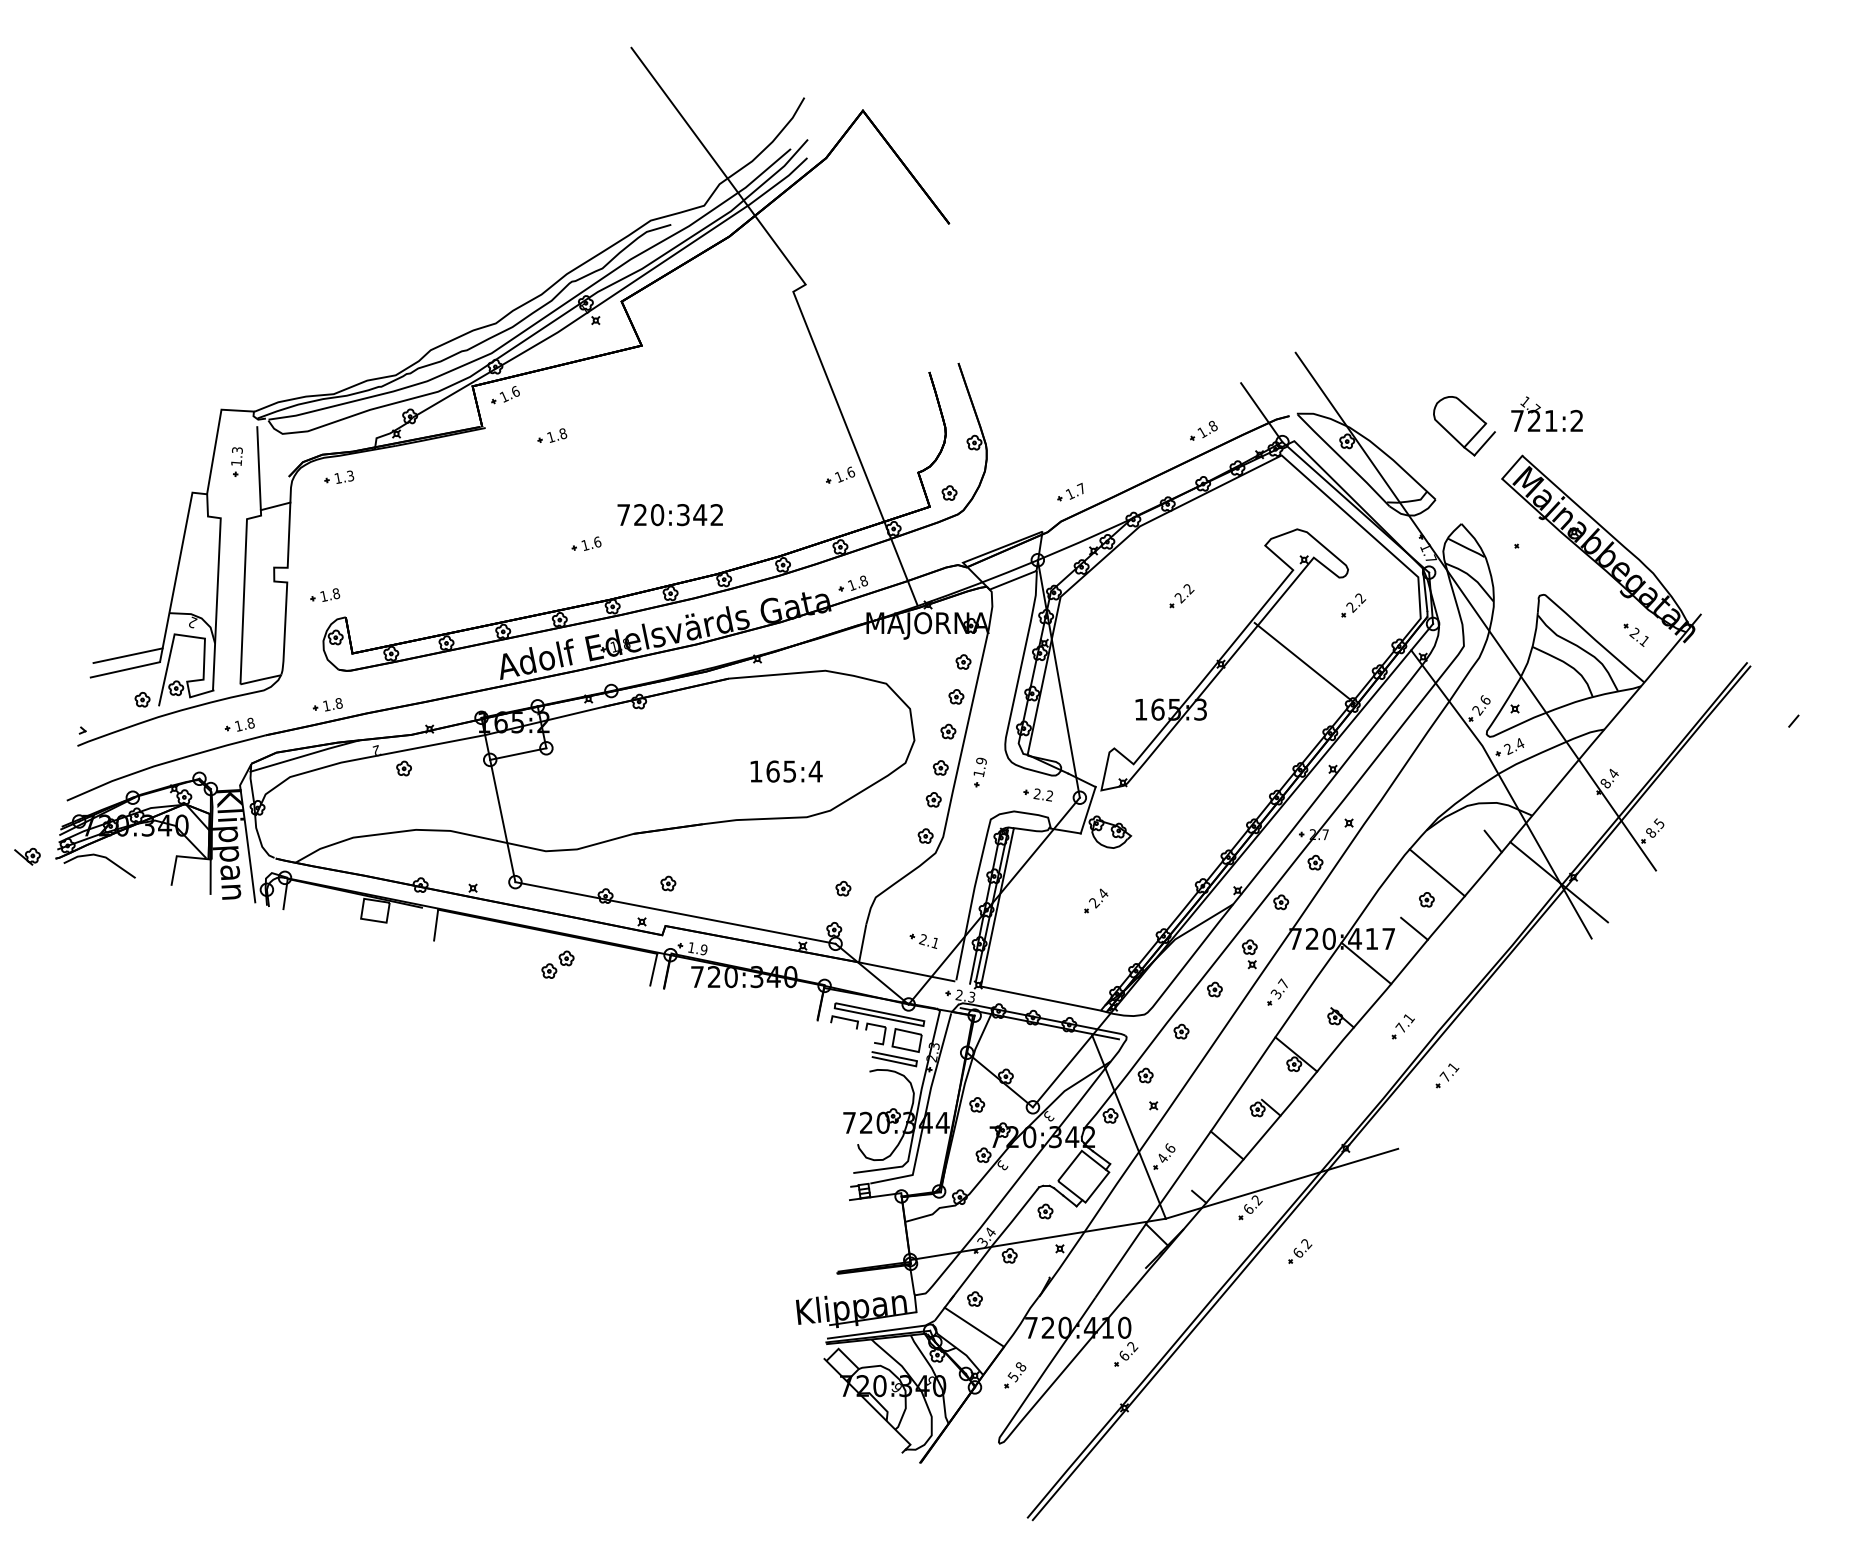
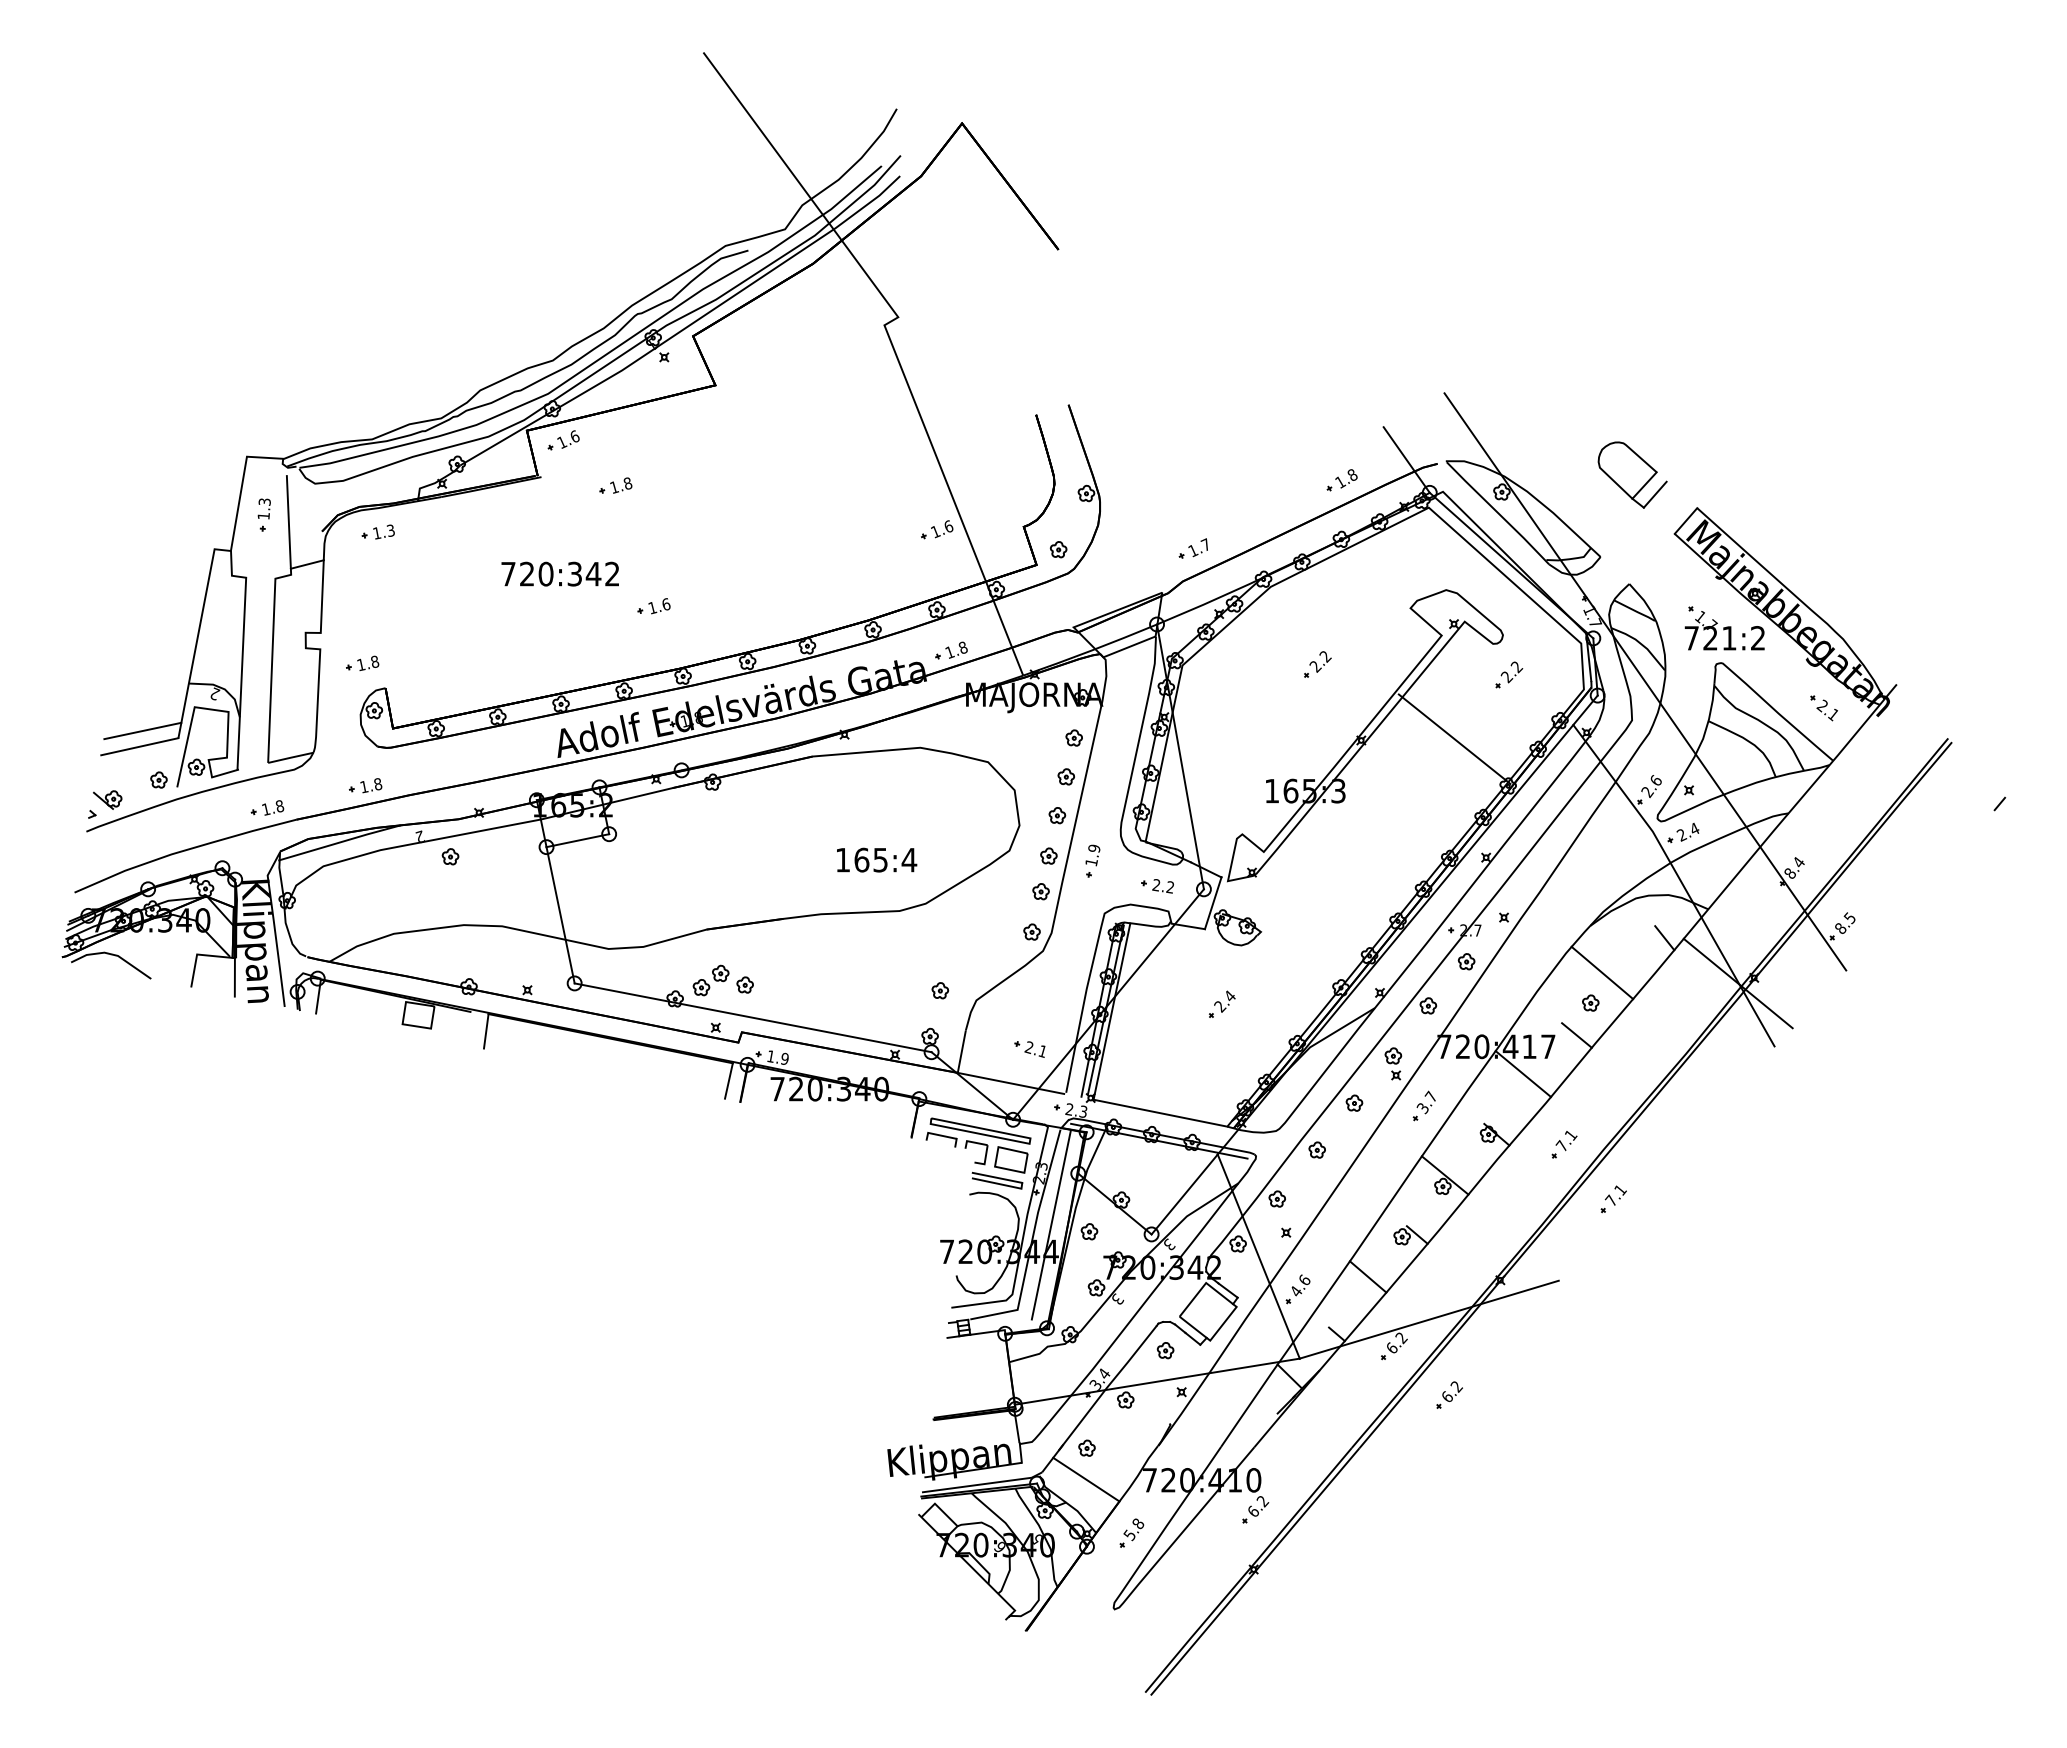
text: (1546, 413) -> (1724, 630), moved
text: (669, 514) -> (559, 573), moved
part: (27, 856) -> (107, 799), moved
part: (557, 964) -> (710, 980), moved
line: (943, 1098) -> (1051, 1224), added

